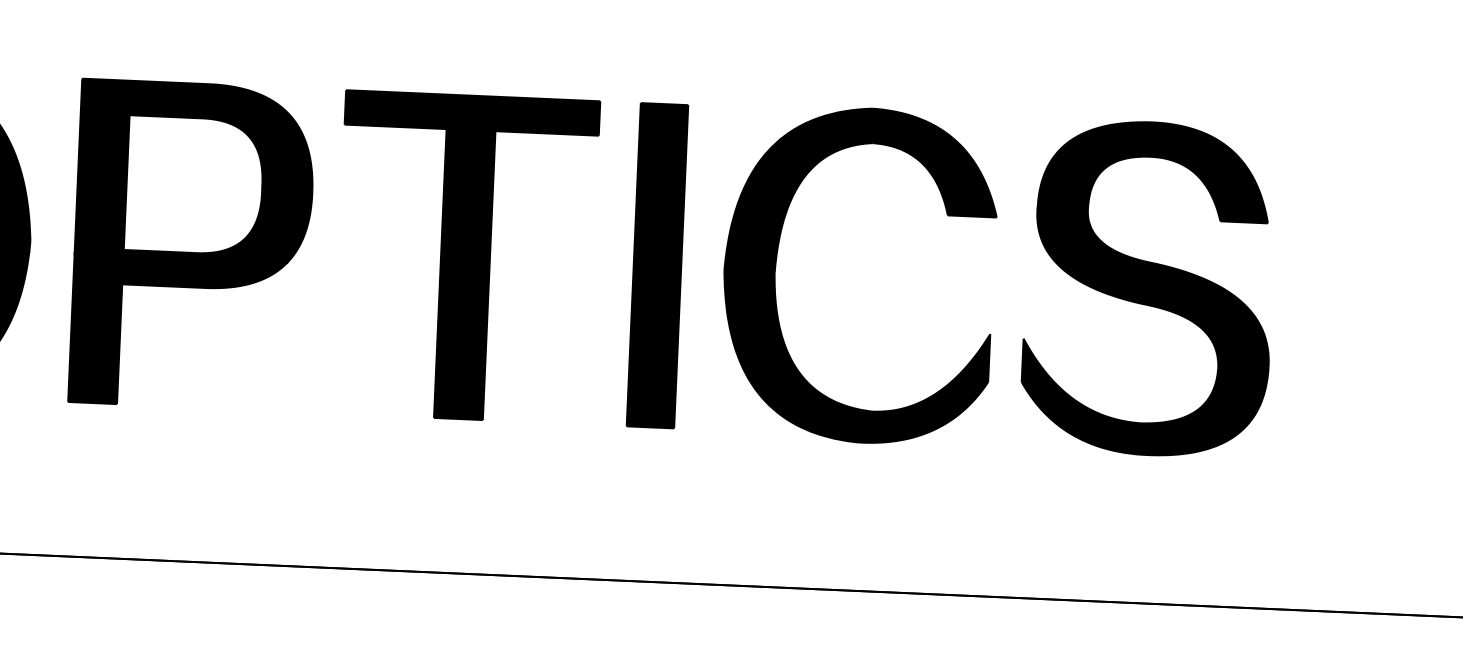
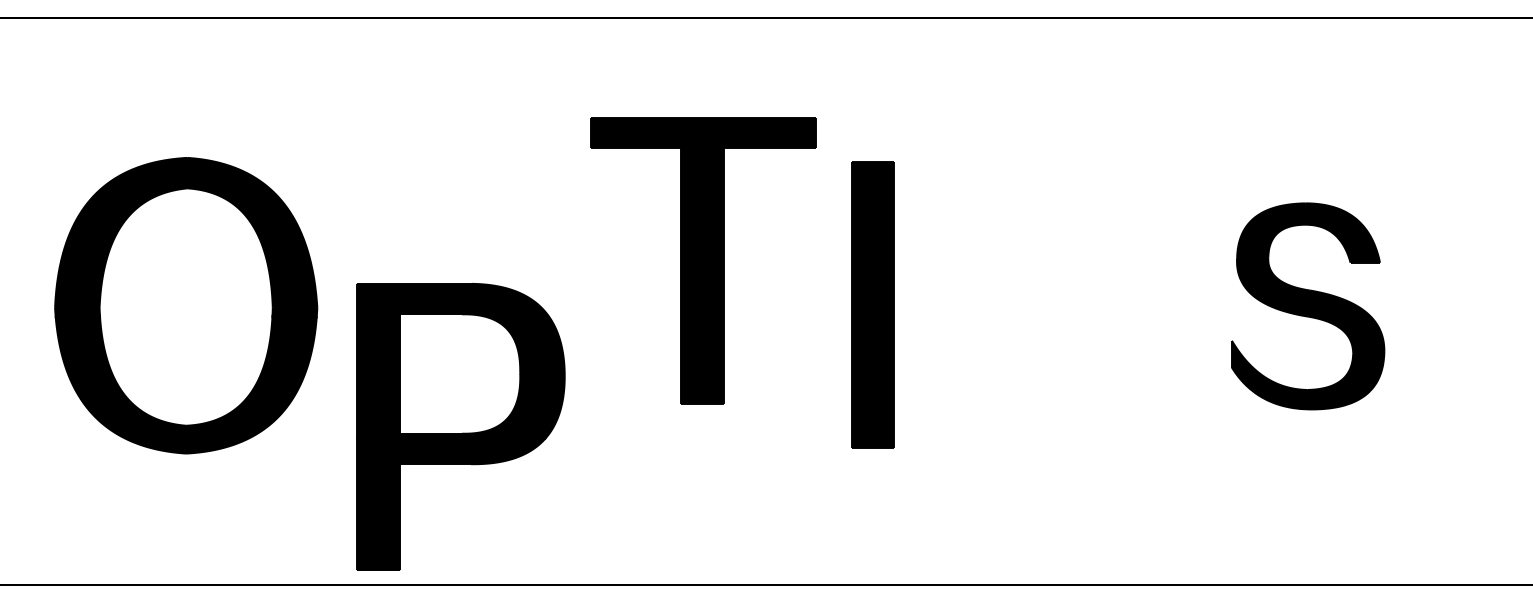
part: (192, 244) -> (460, 426), moved
part: (466, 256) -> (703, 260), moved
part: (777, 262) -> (978, 297), removed
part: (1148, 288) -> (1307, 306), size x0.7

